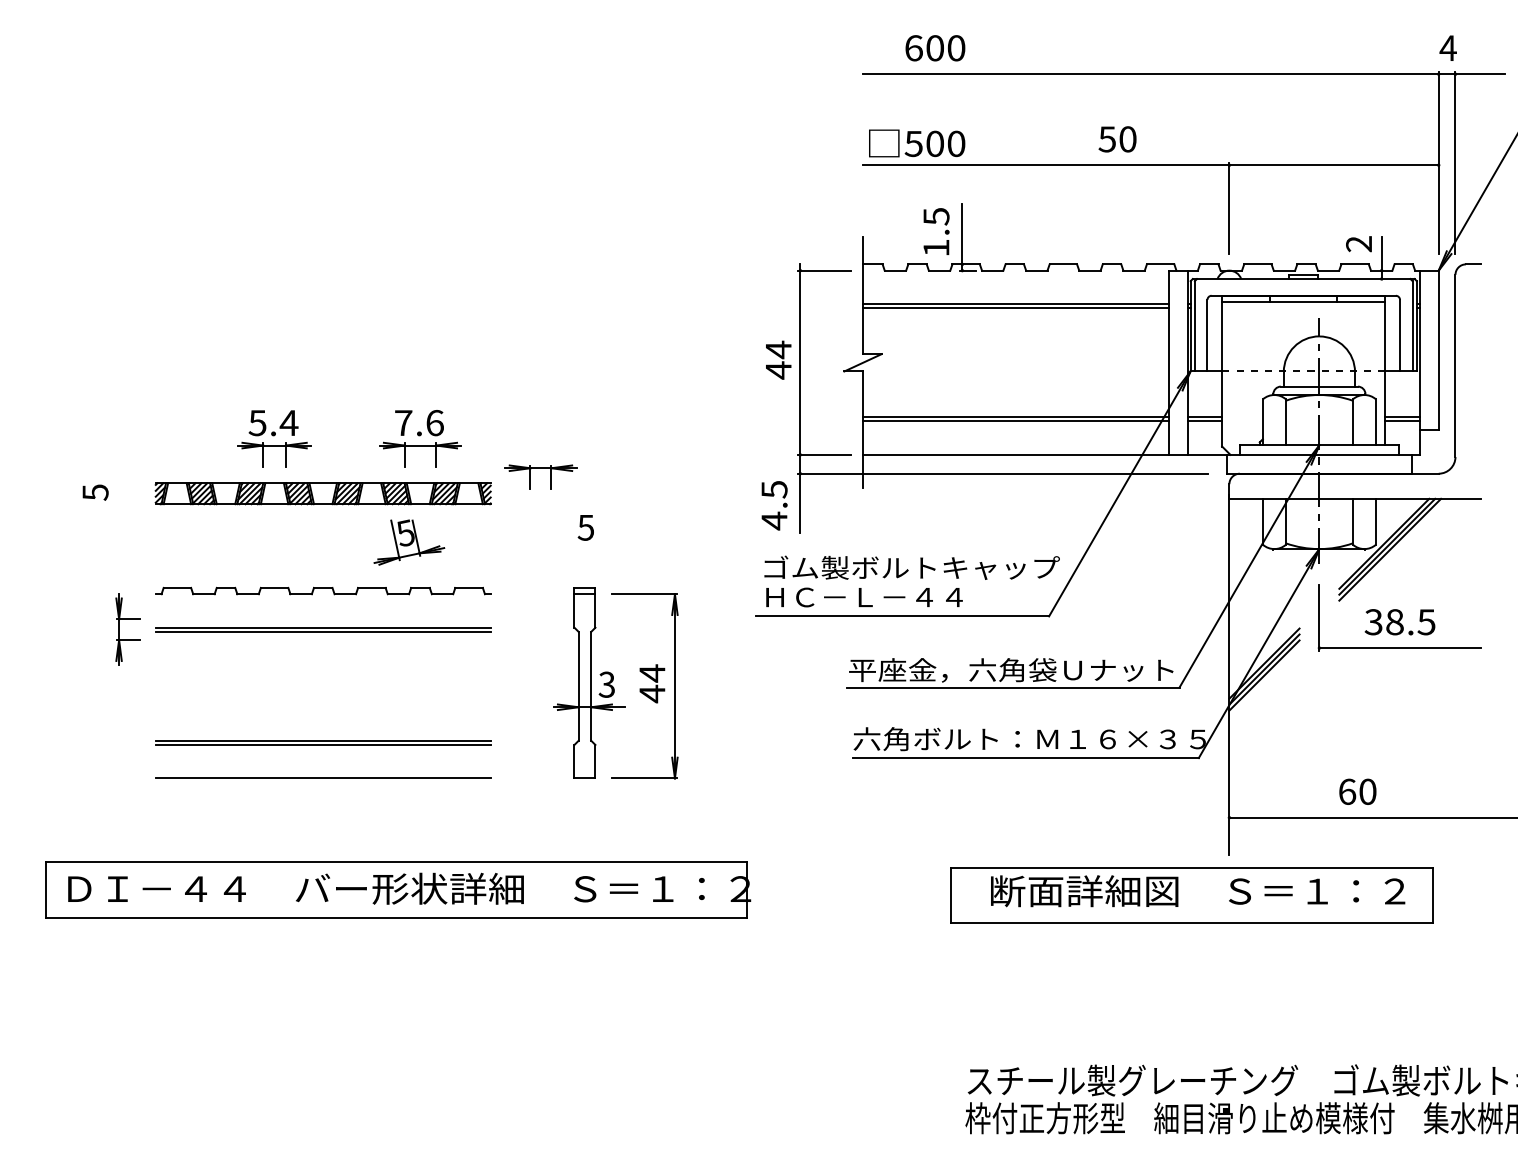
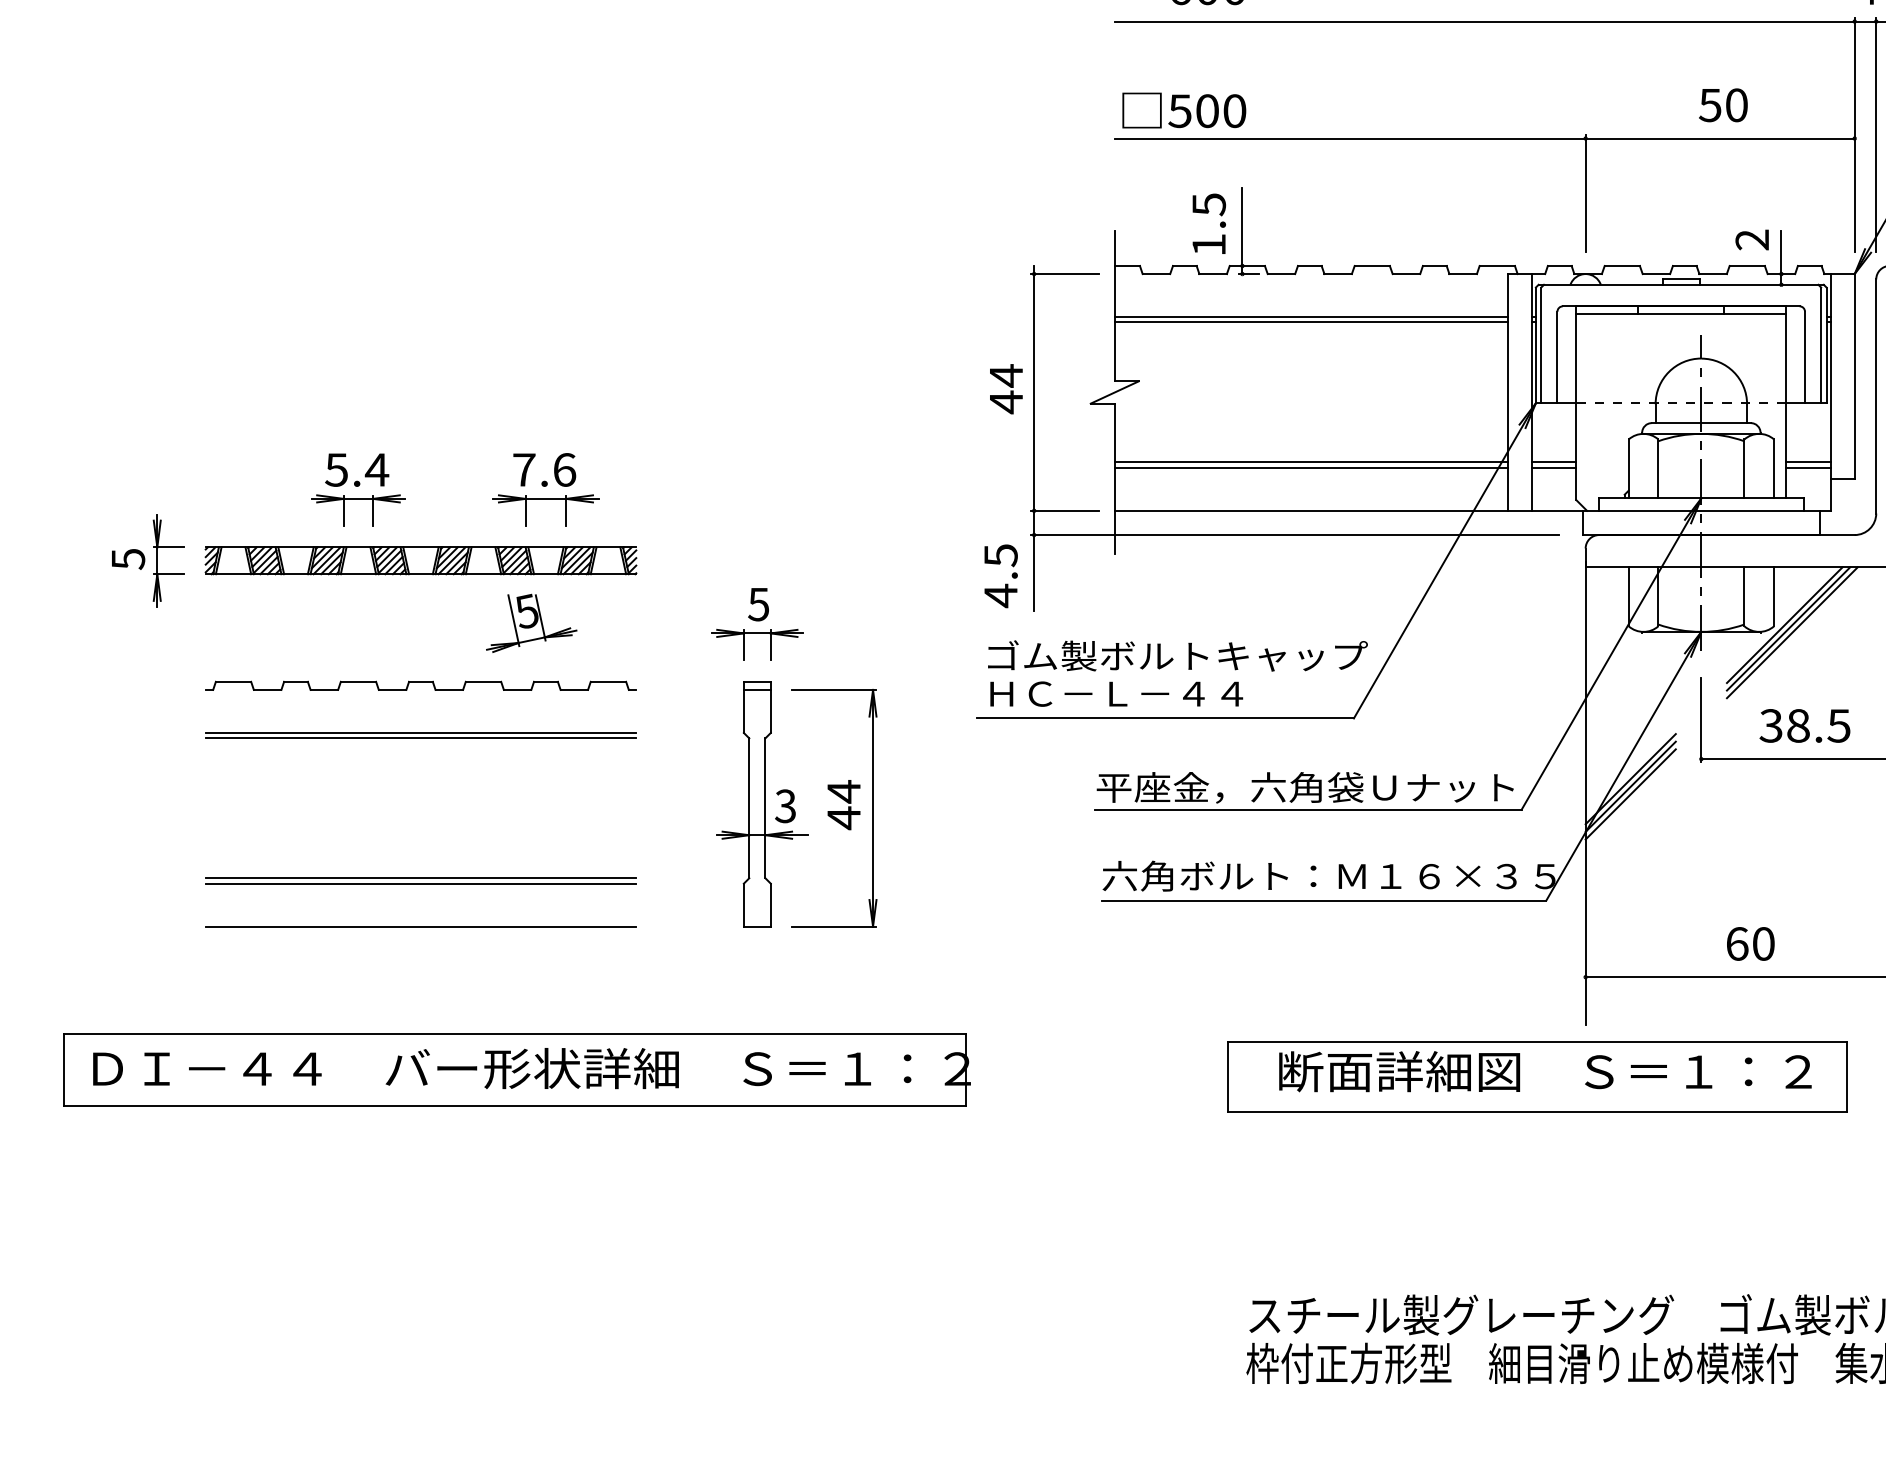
text: (1117, 139) -> (1723, 105), moved
part: (540, 468) -> (756, 633), moved
part: (119, 629) -> (157, 560), moved

